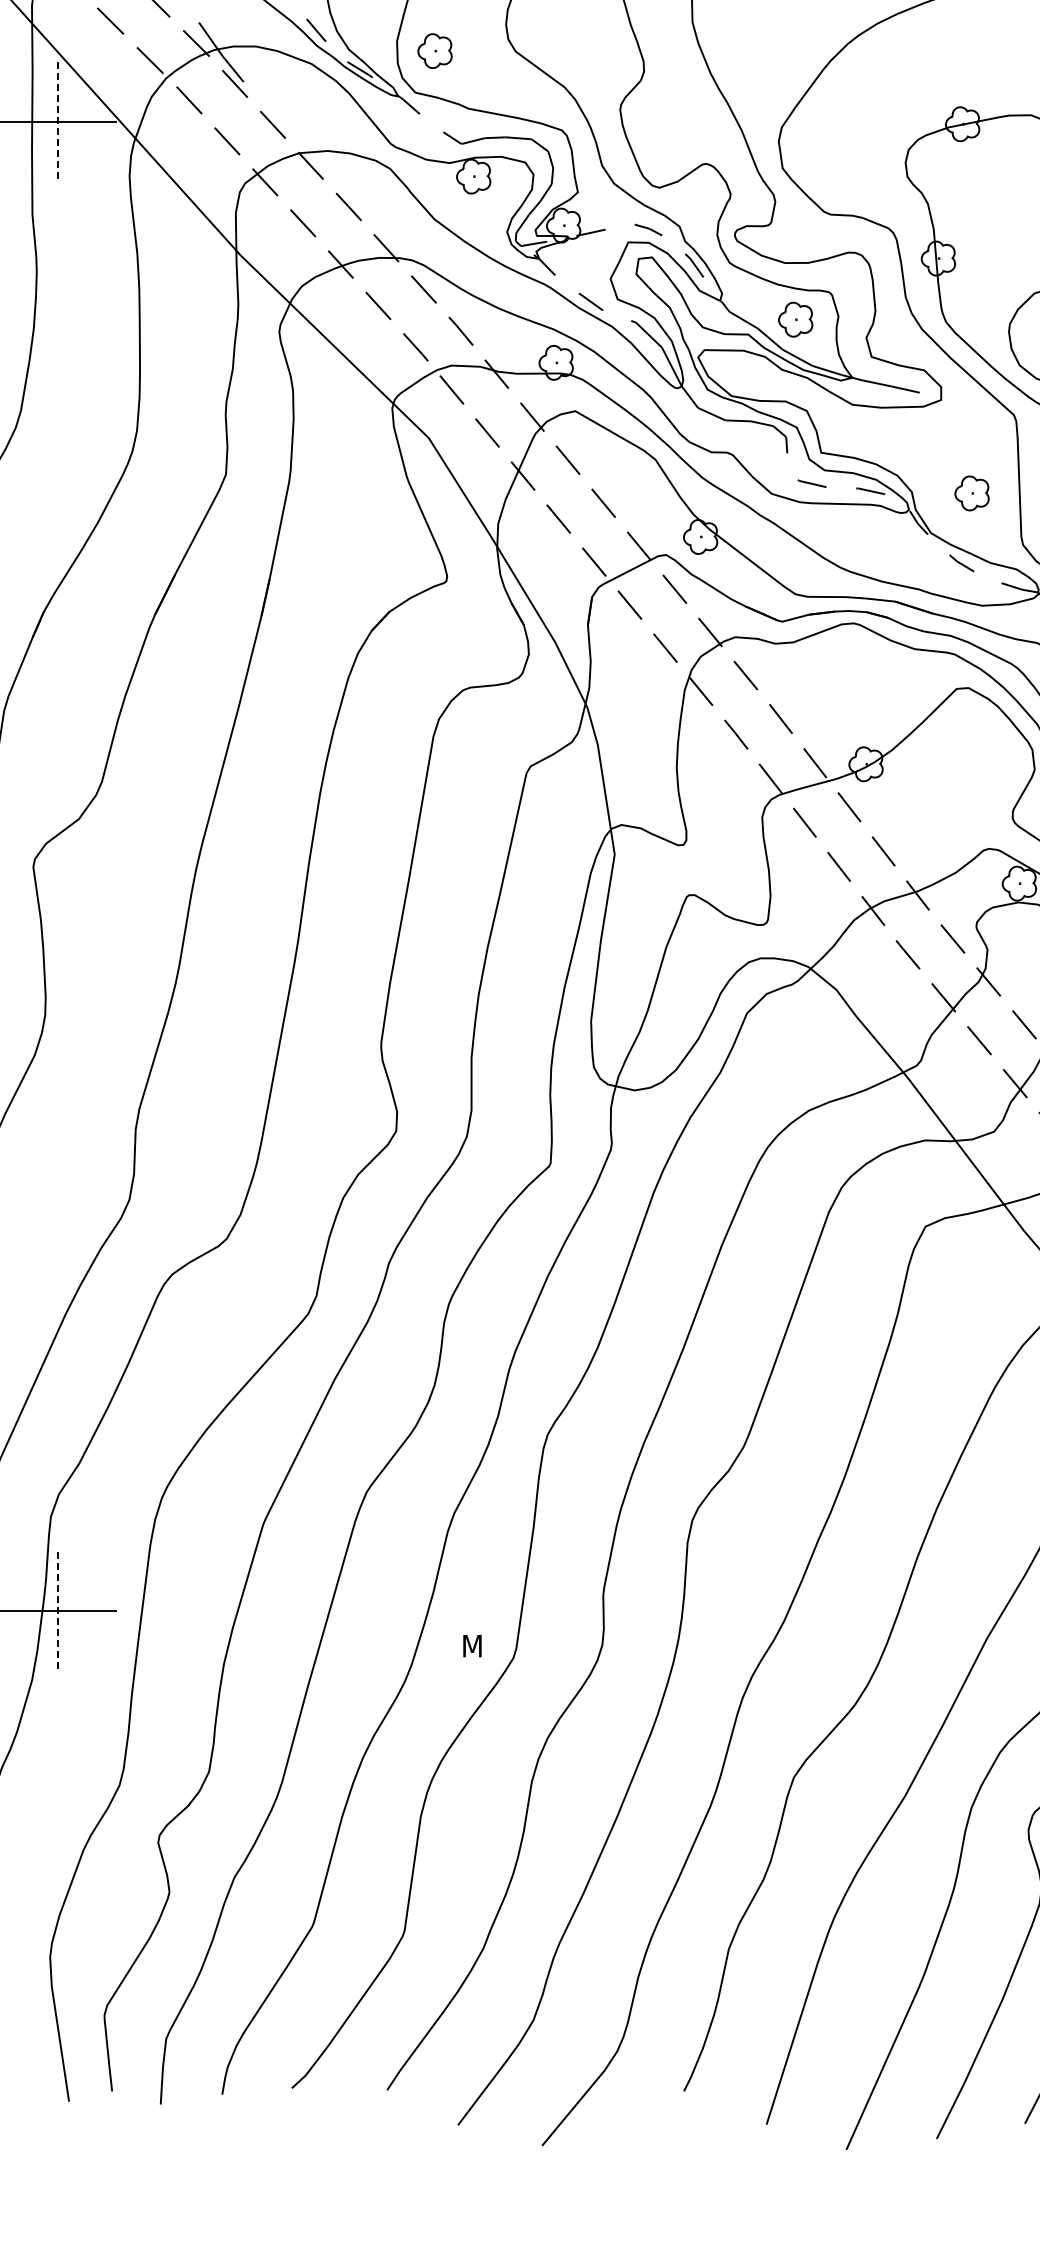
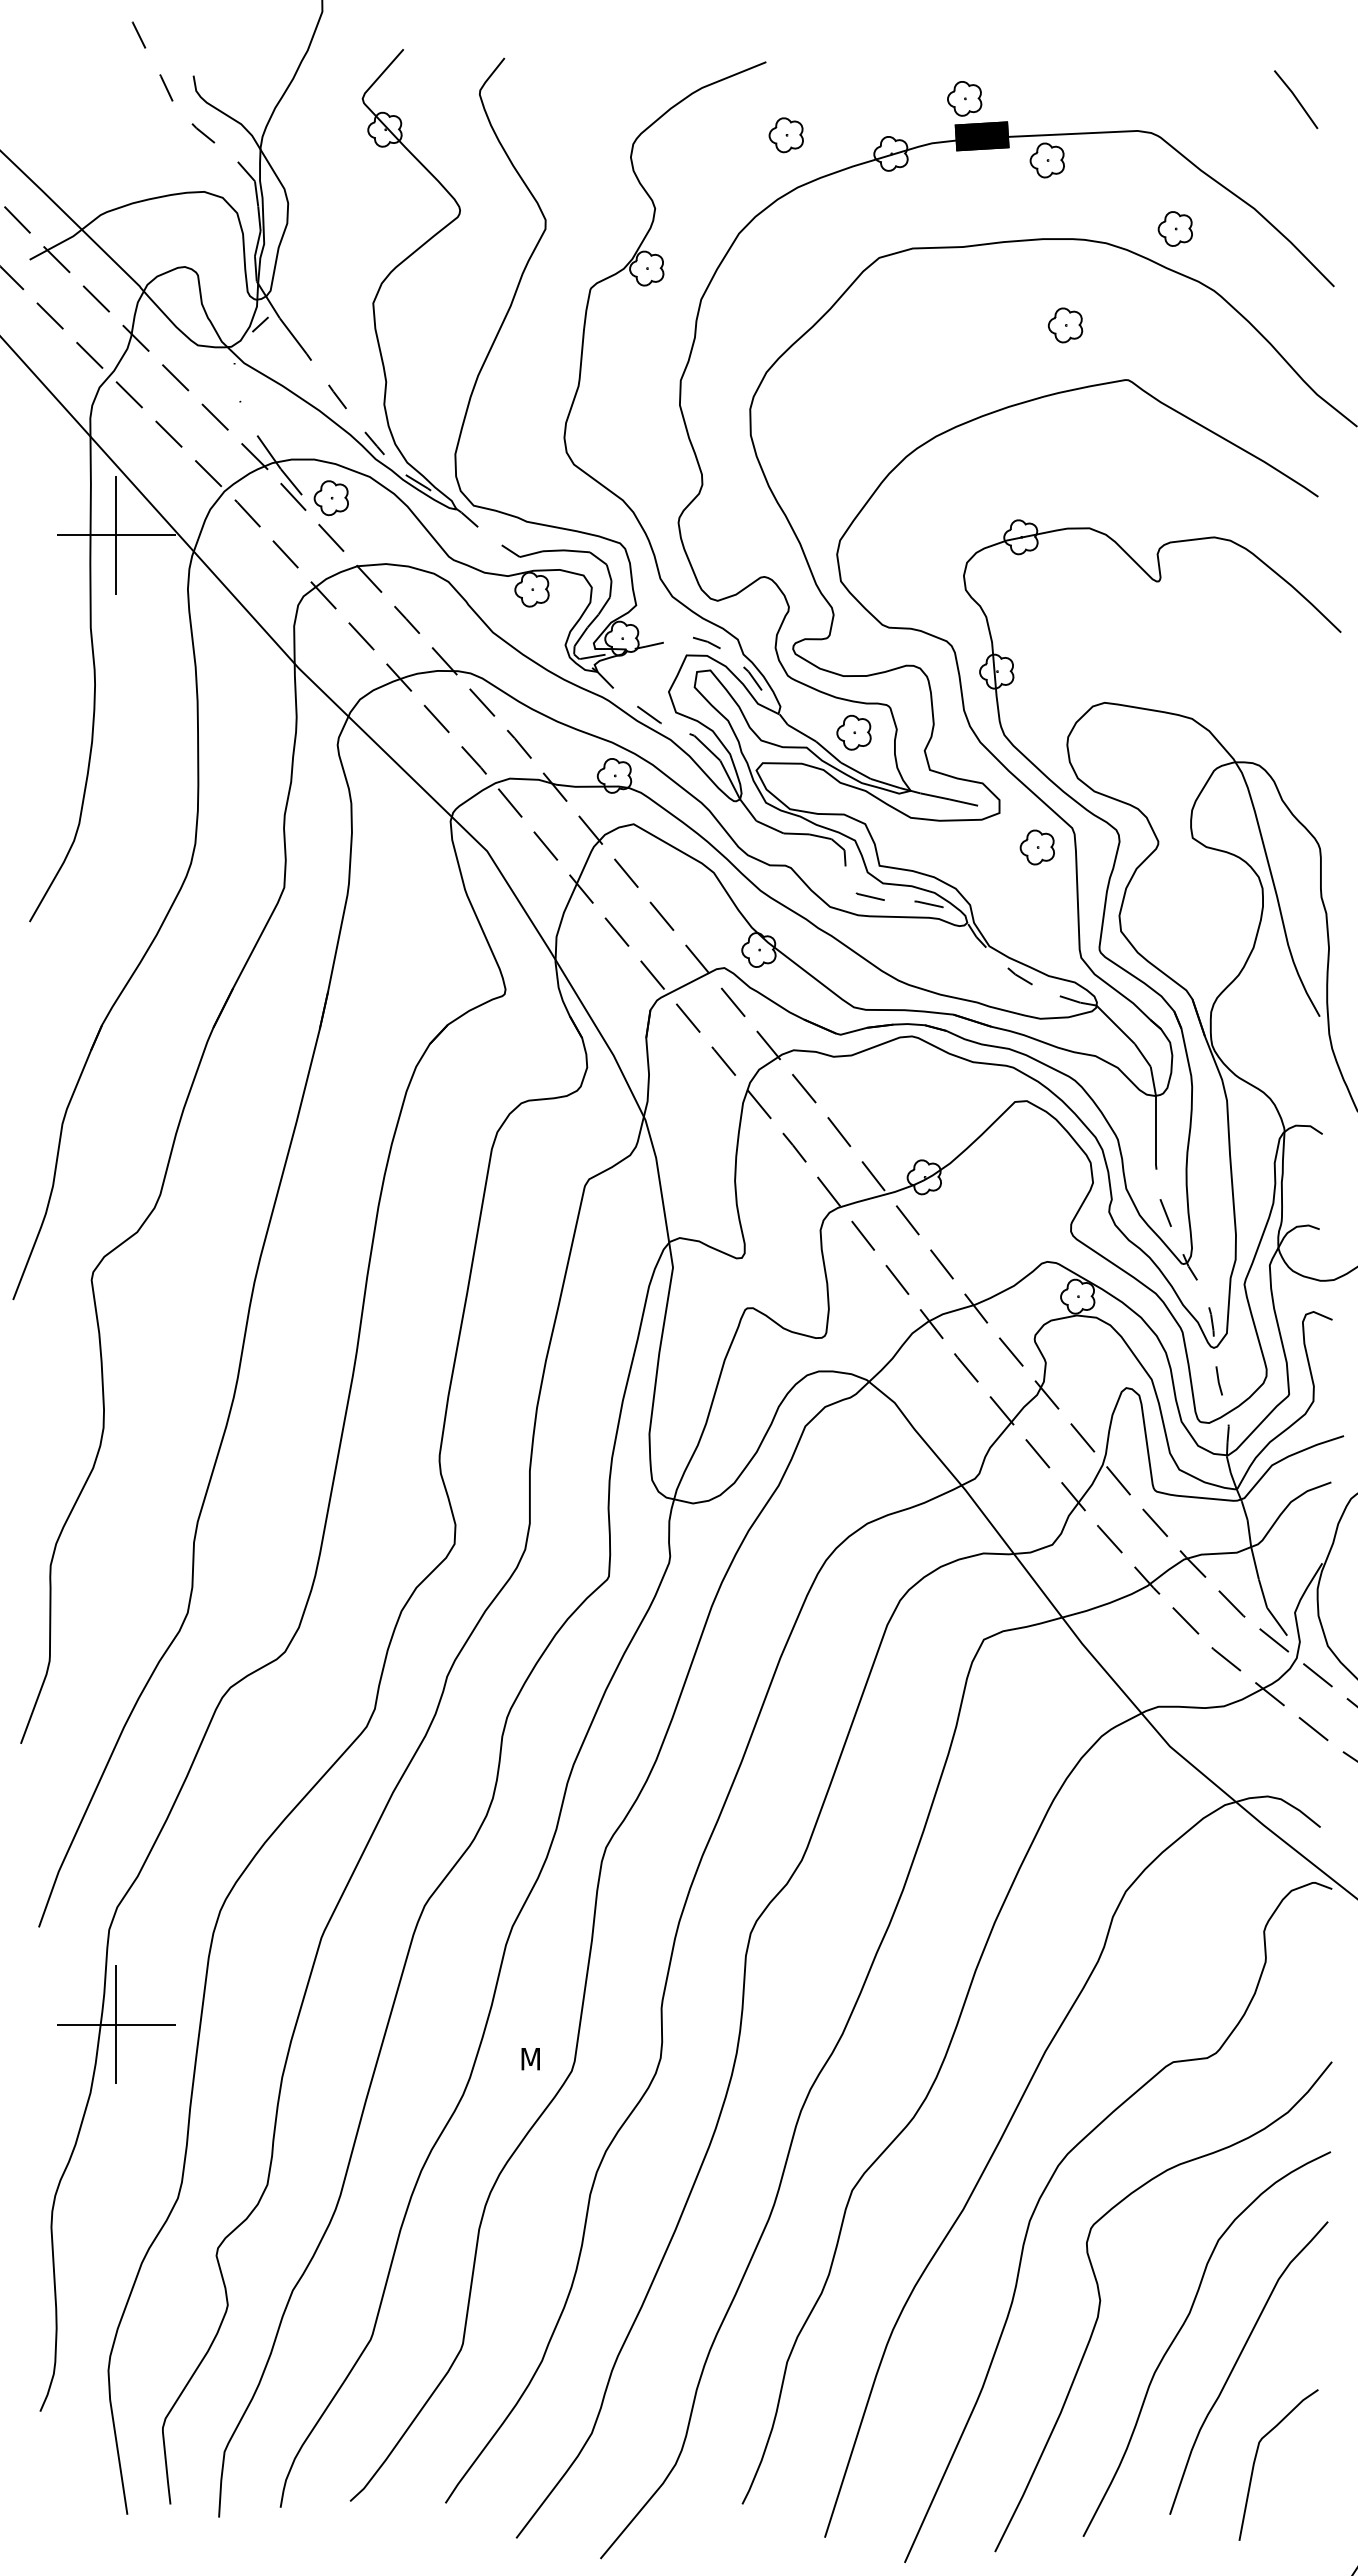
part: (434, 51) -> (330, 498), moved
line: (58, 122) -> (116, 535), dashed -> solid
part: (971, 493) -> (1036, 847), moved
line: (58, 1611) -> (116, 2024), dashed -> solid

